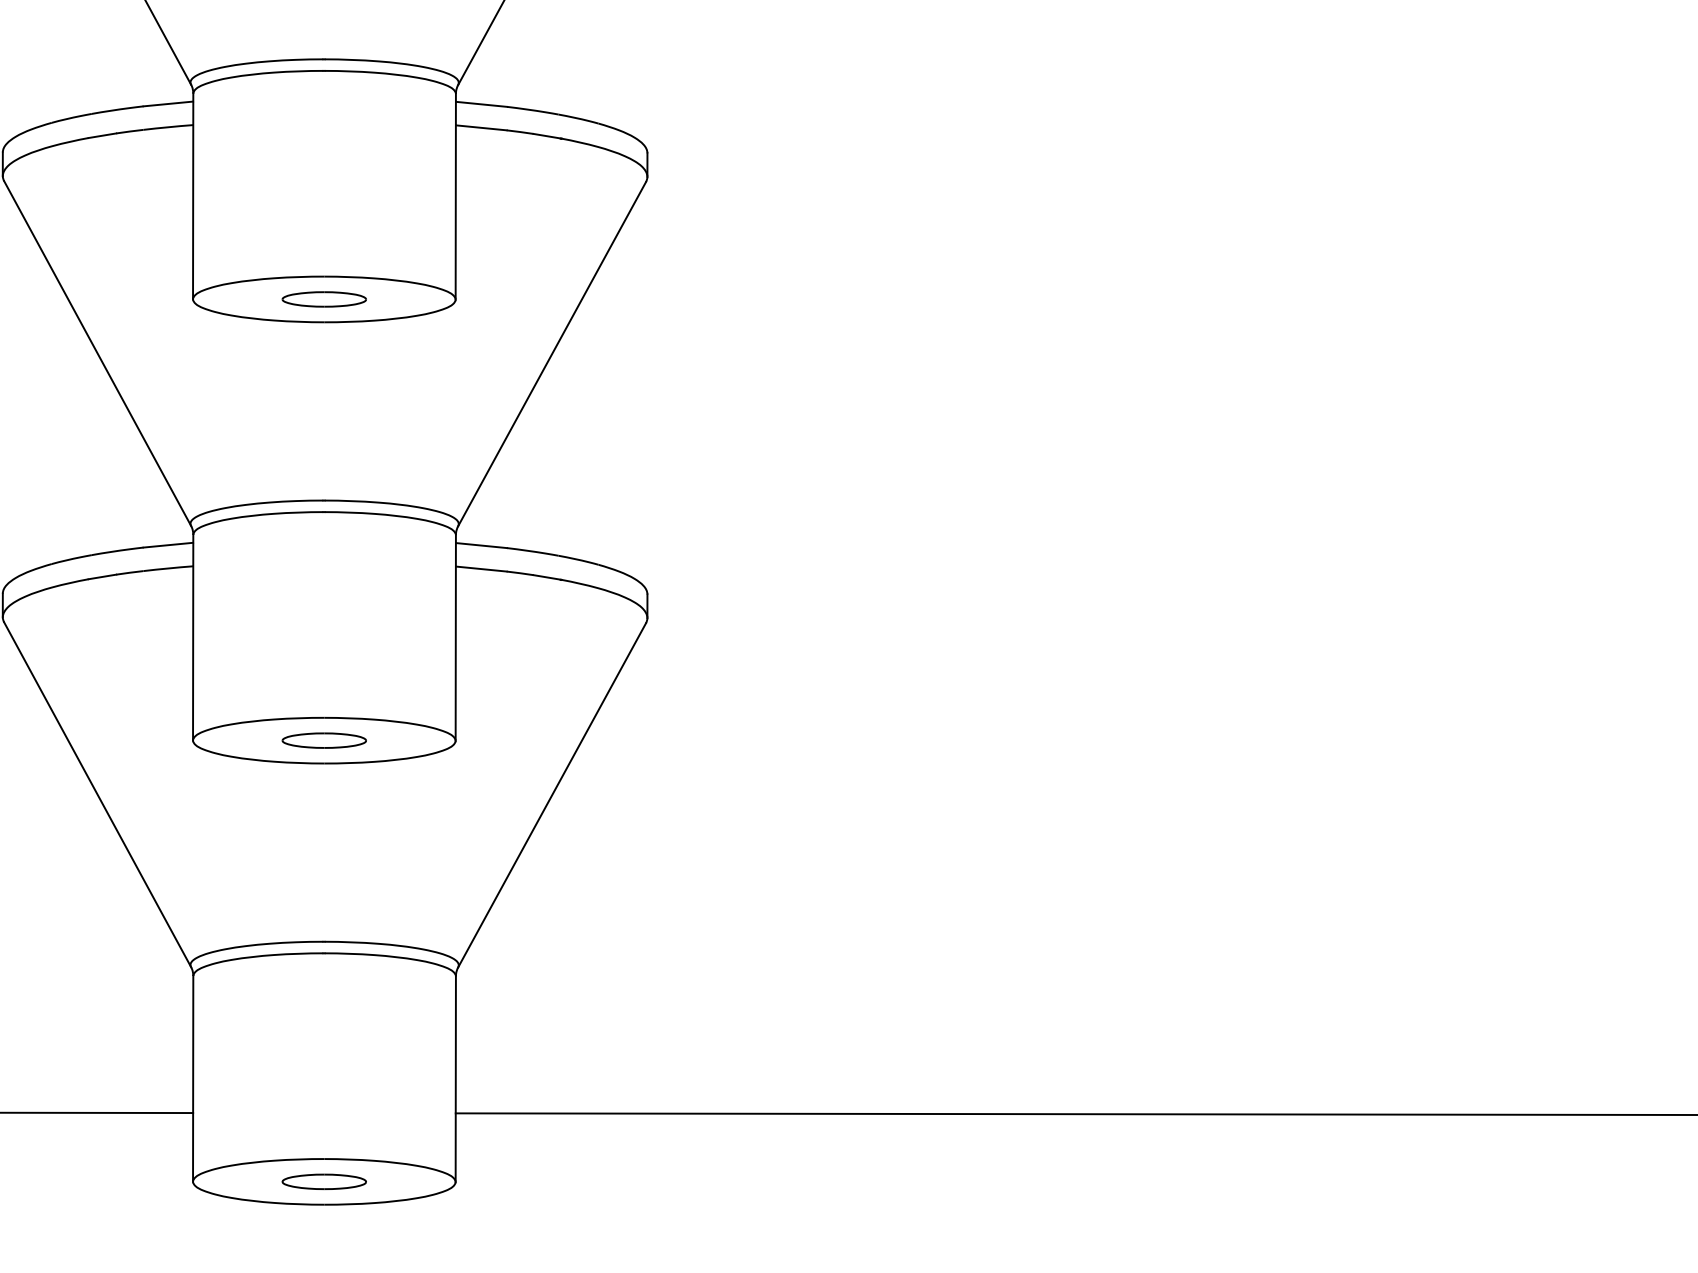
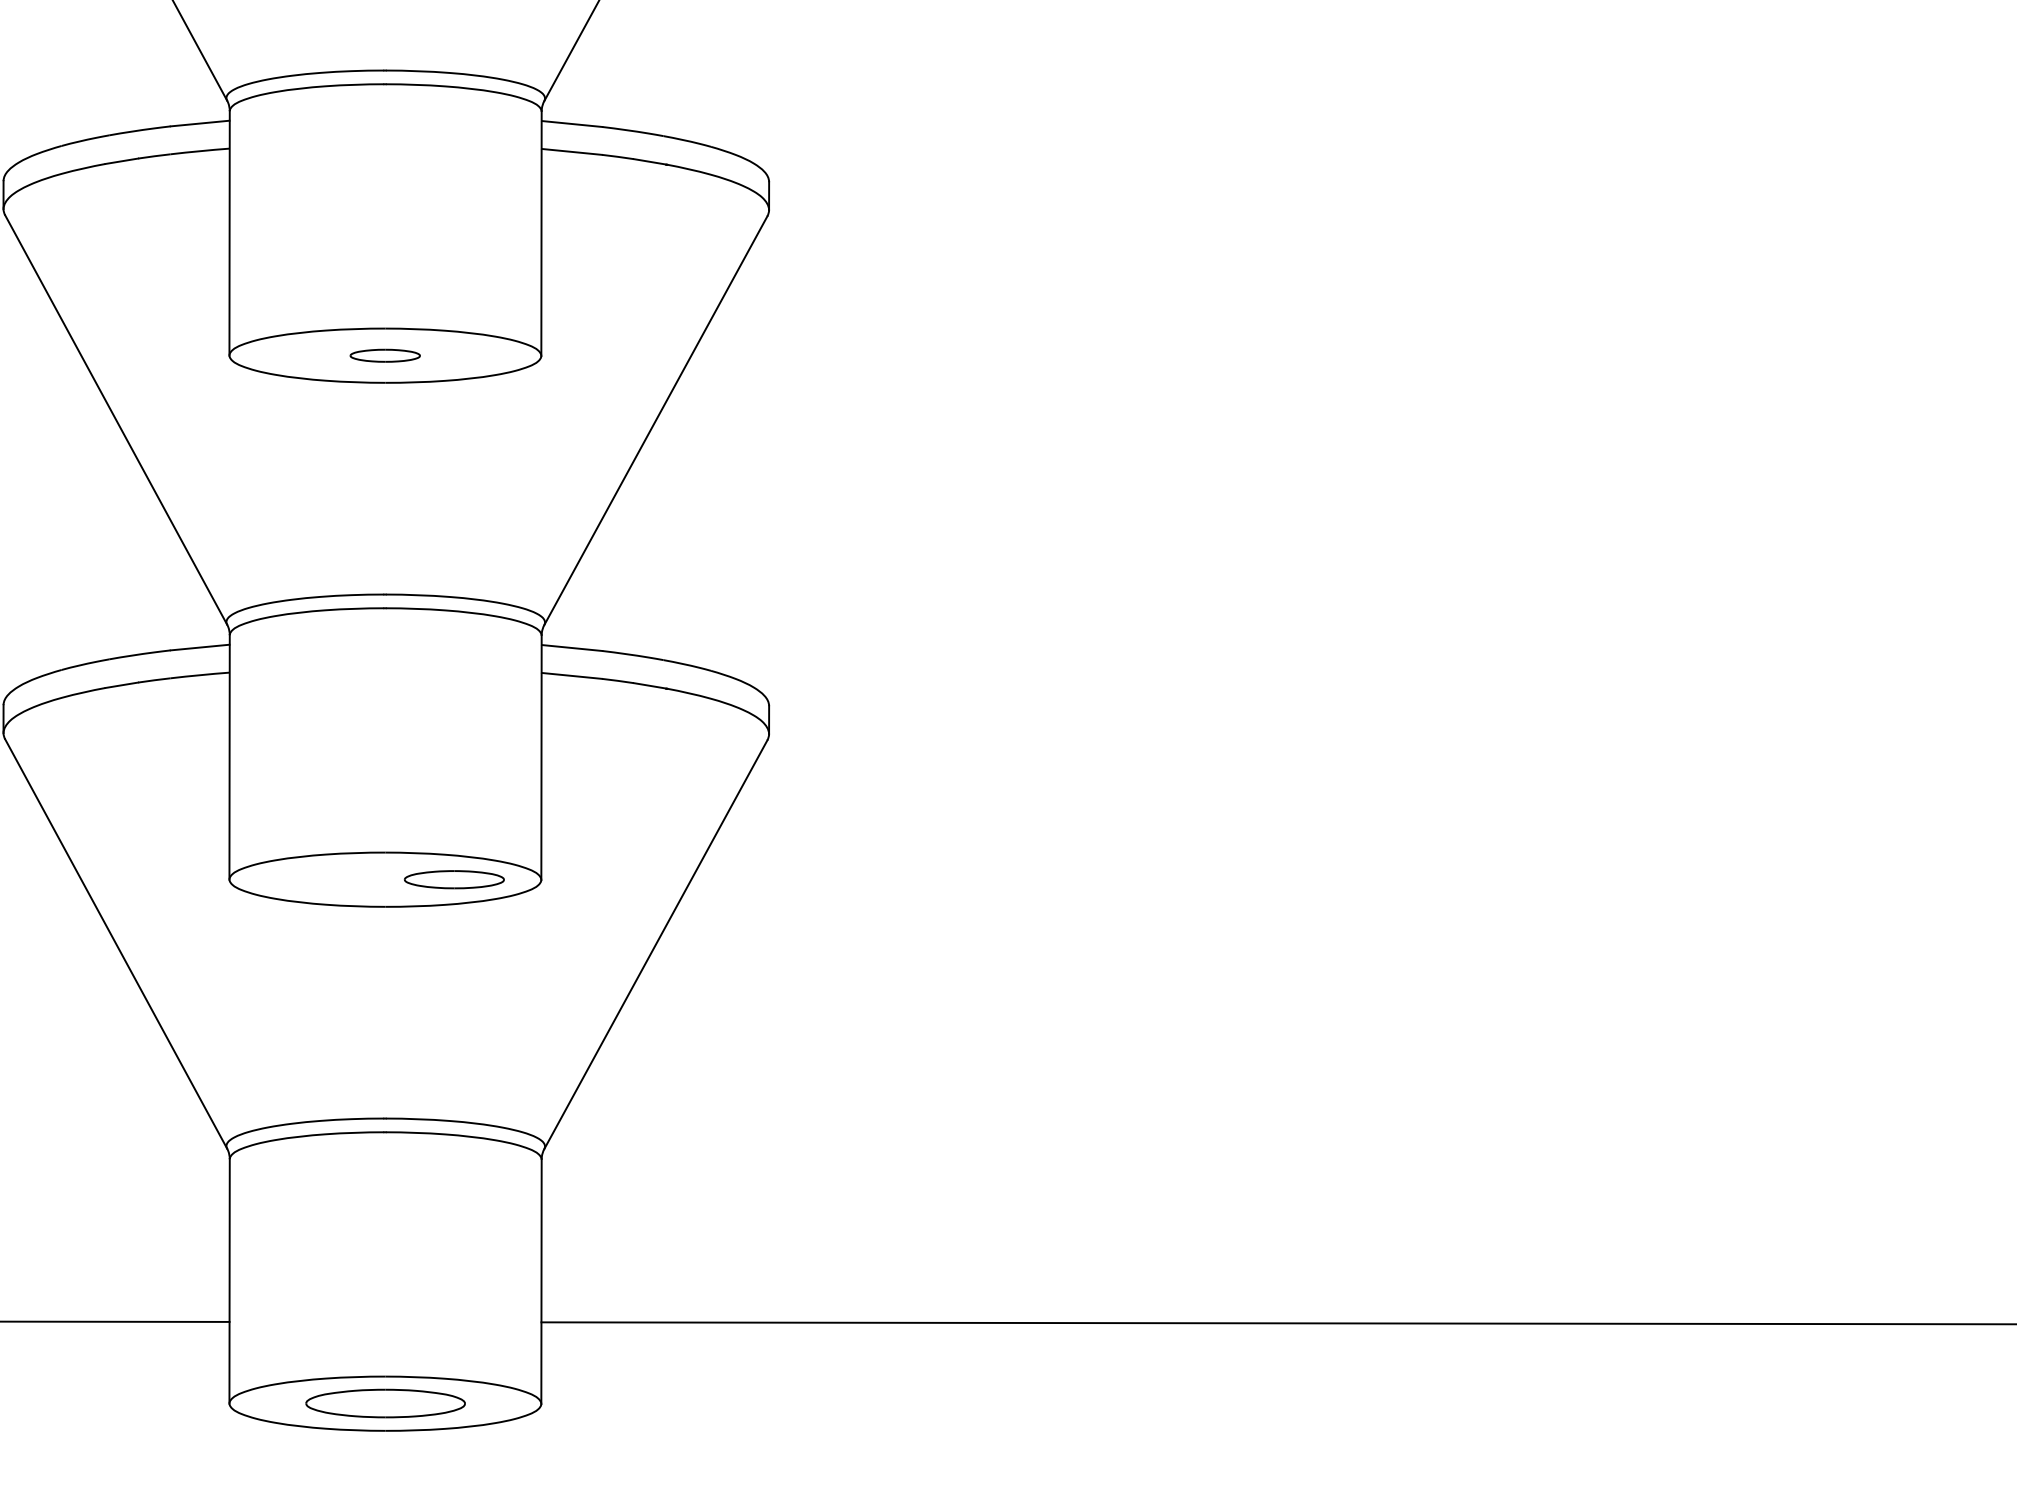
part: (323, 299) -> (384, 355), size x0.7
part: (323, 740) -> (453, 879), moved
part: (323, 1181) -> (384, 1403), size x1.6

